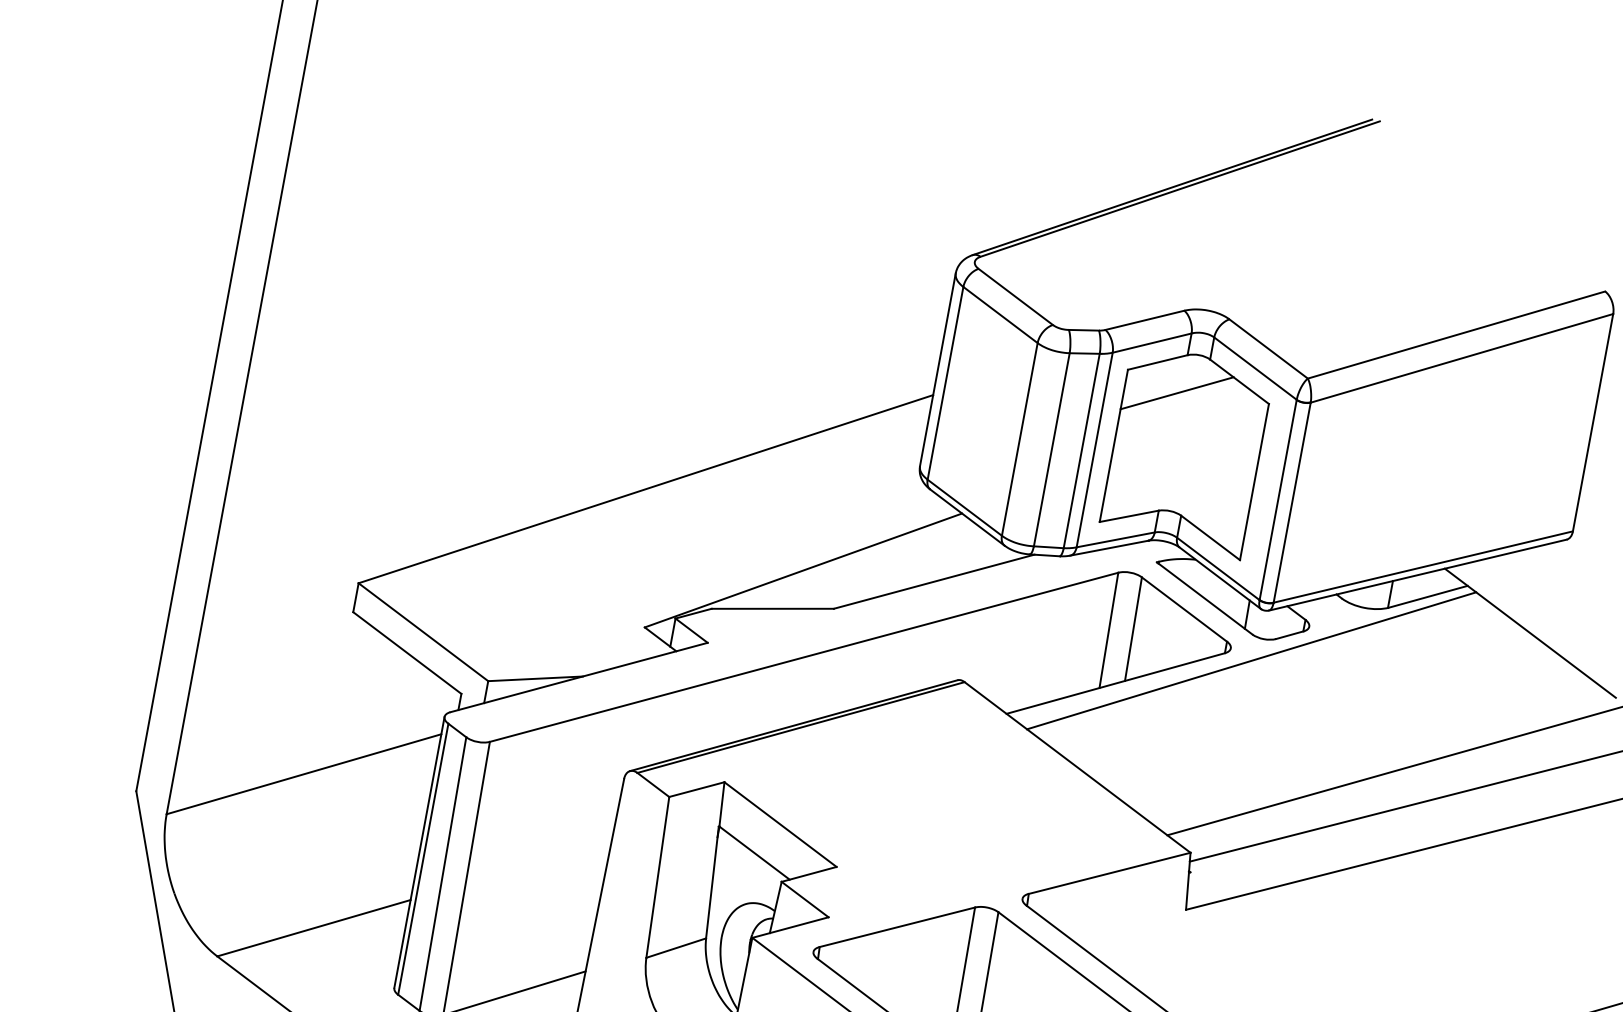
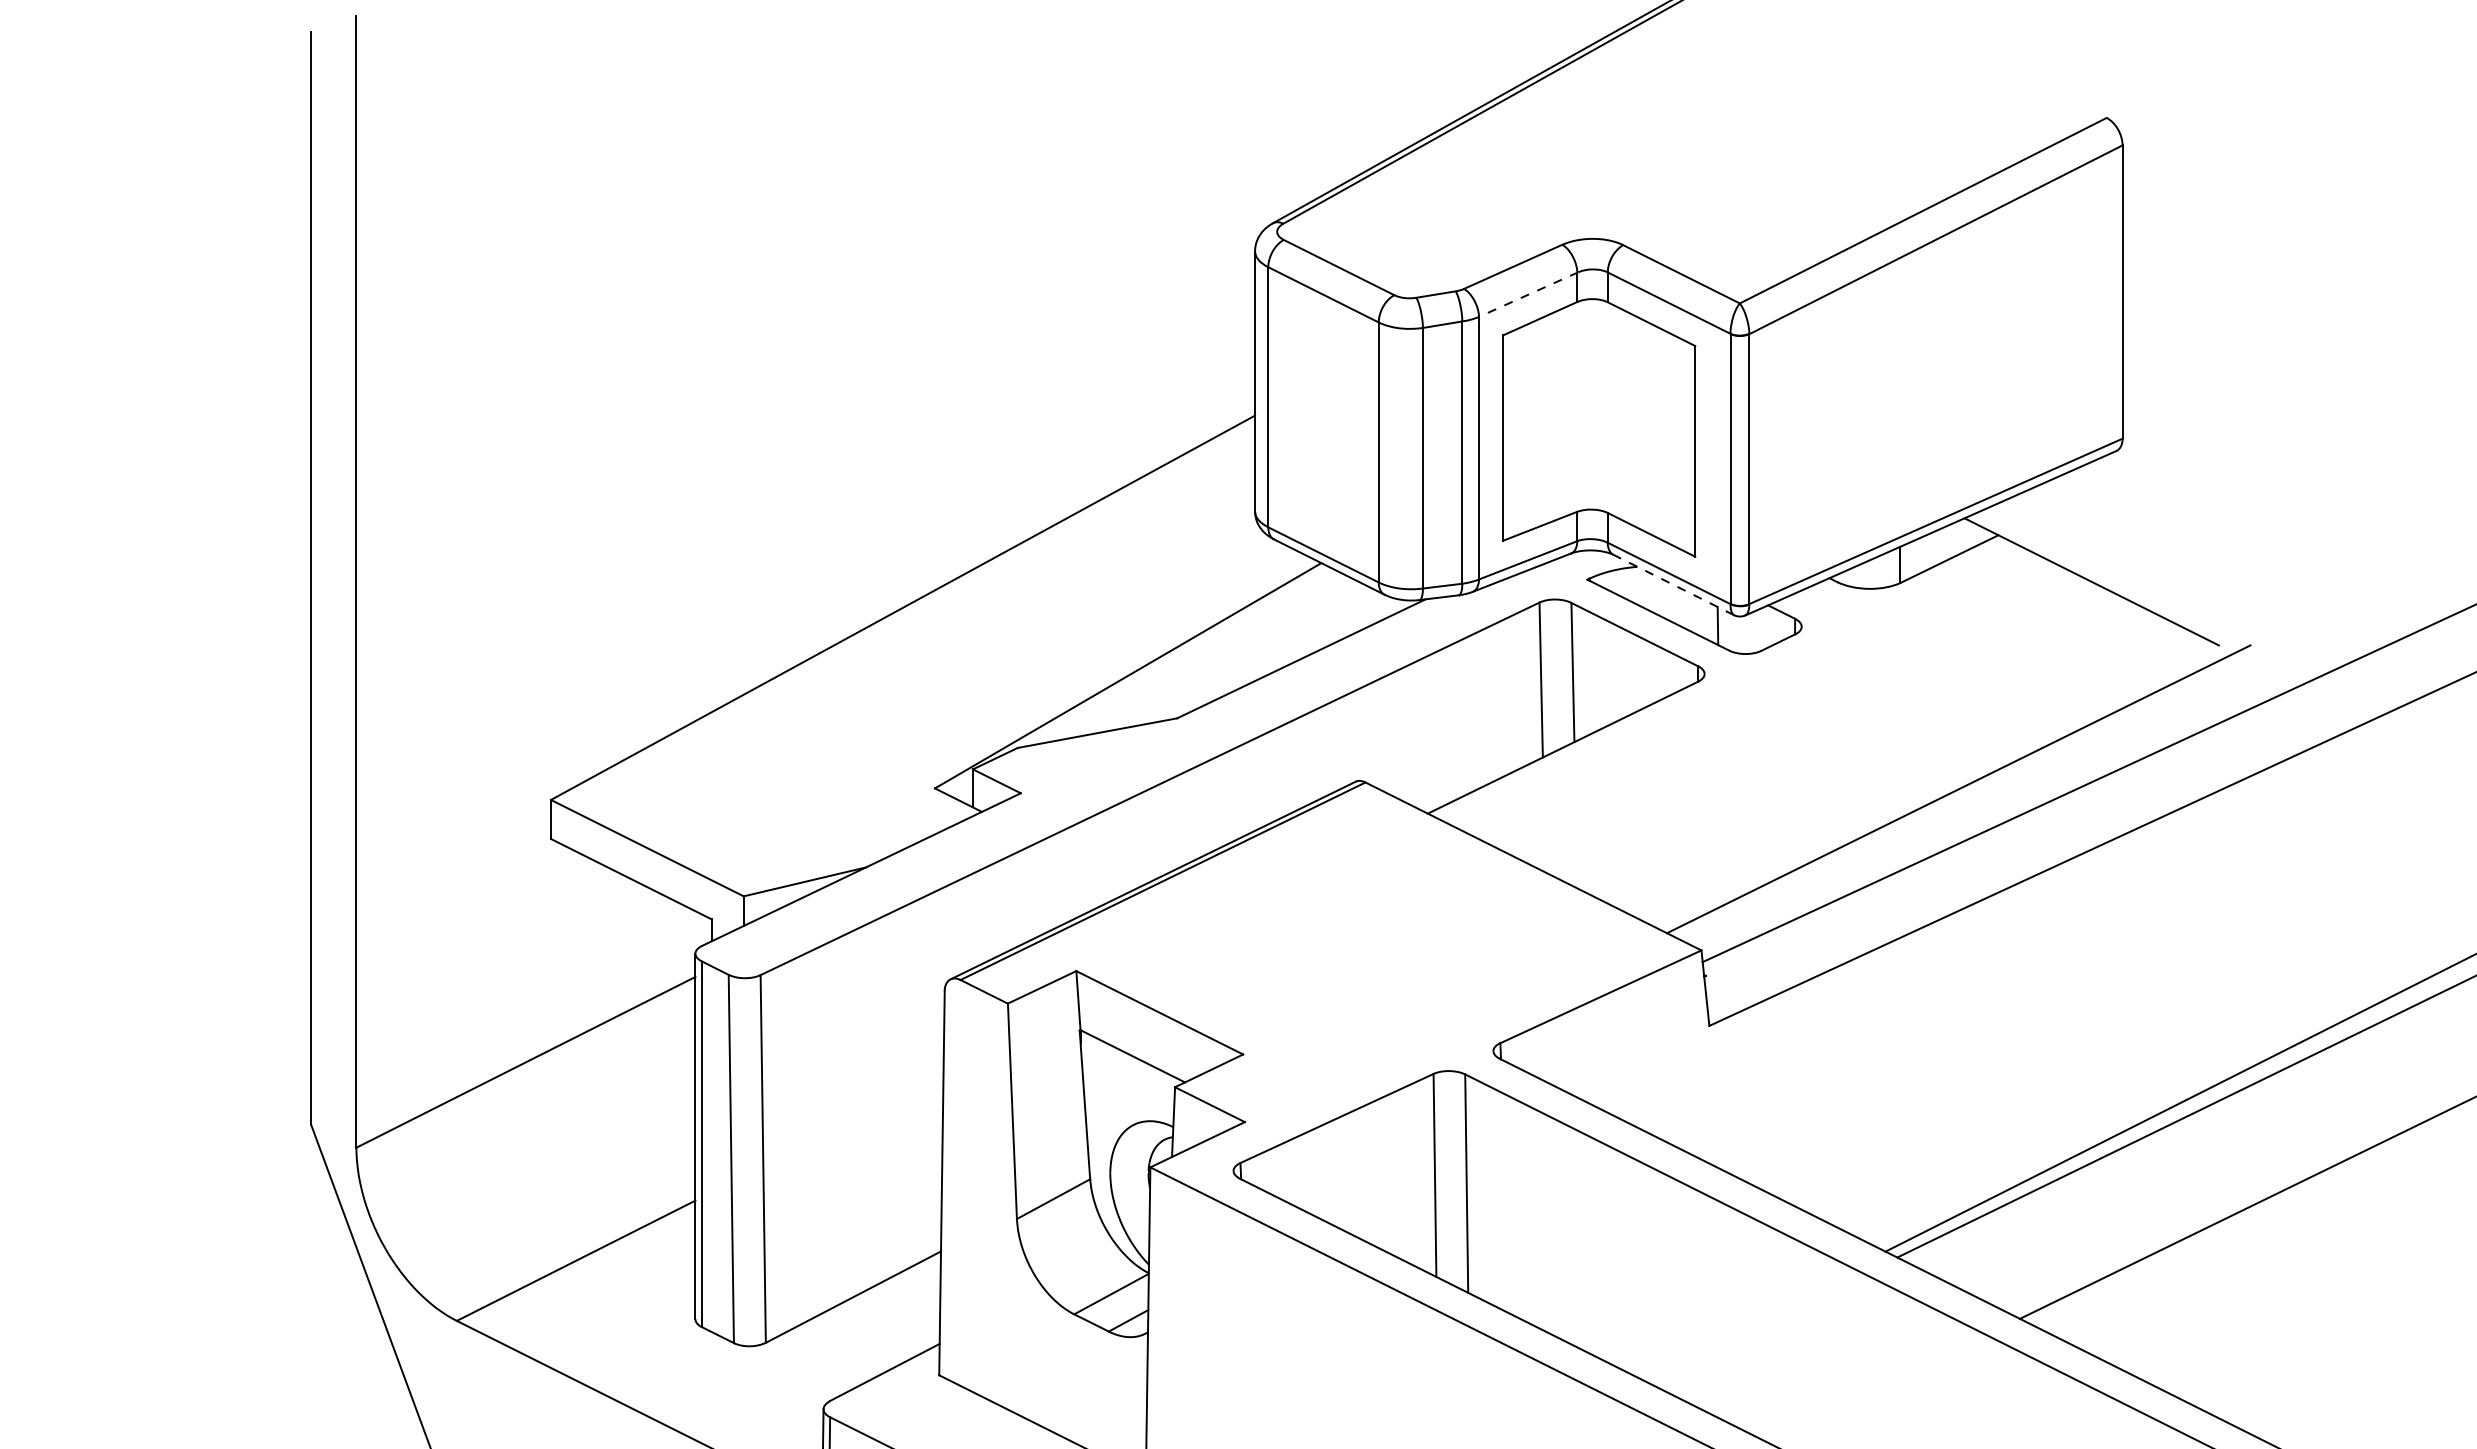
line: (1152, 342) -> (1528, 294), solid -> dashed
line: (1176, 392) -> (1572, 353), removed
line: (1220, 577) -> (1673, 584), solid -> dashed
line: (1251, 660) -> (1734, 684), removed

